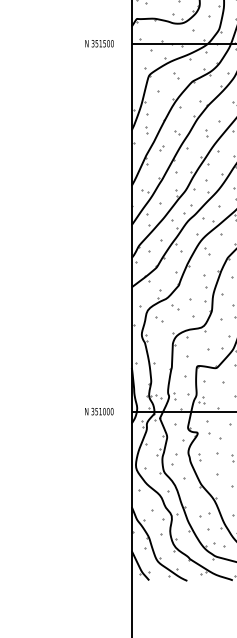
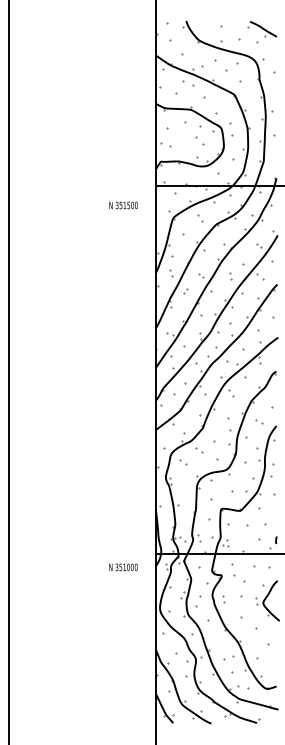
text: (99, 43) -> (123, 205), moved
text: (99, 411) -> (123, 567), moved

